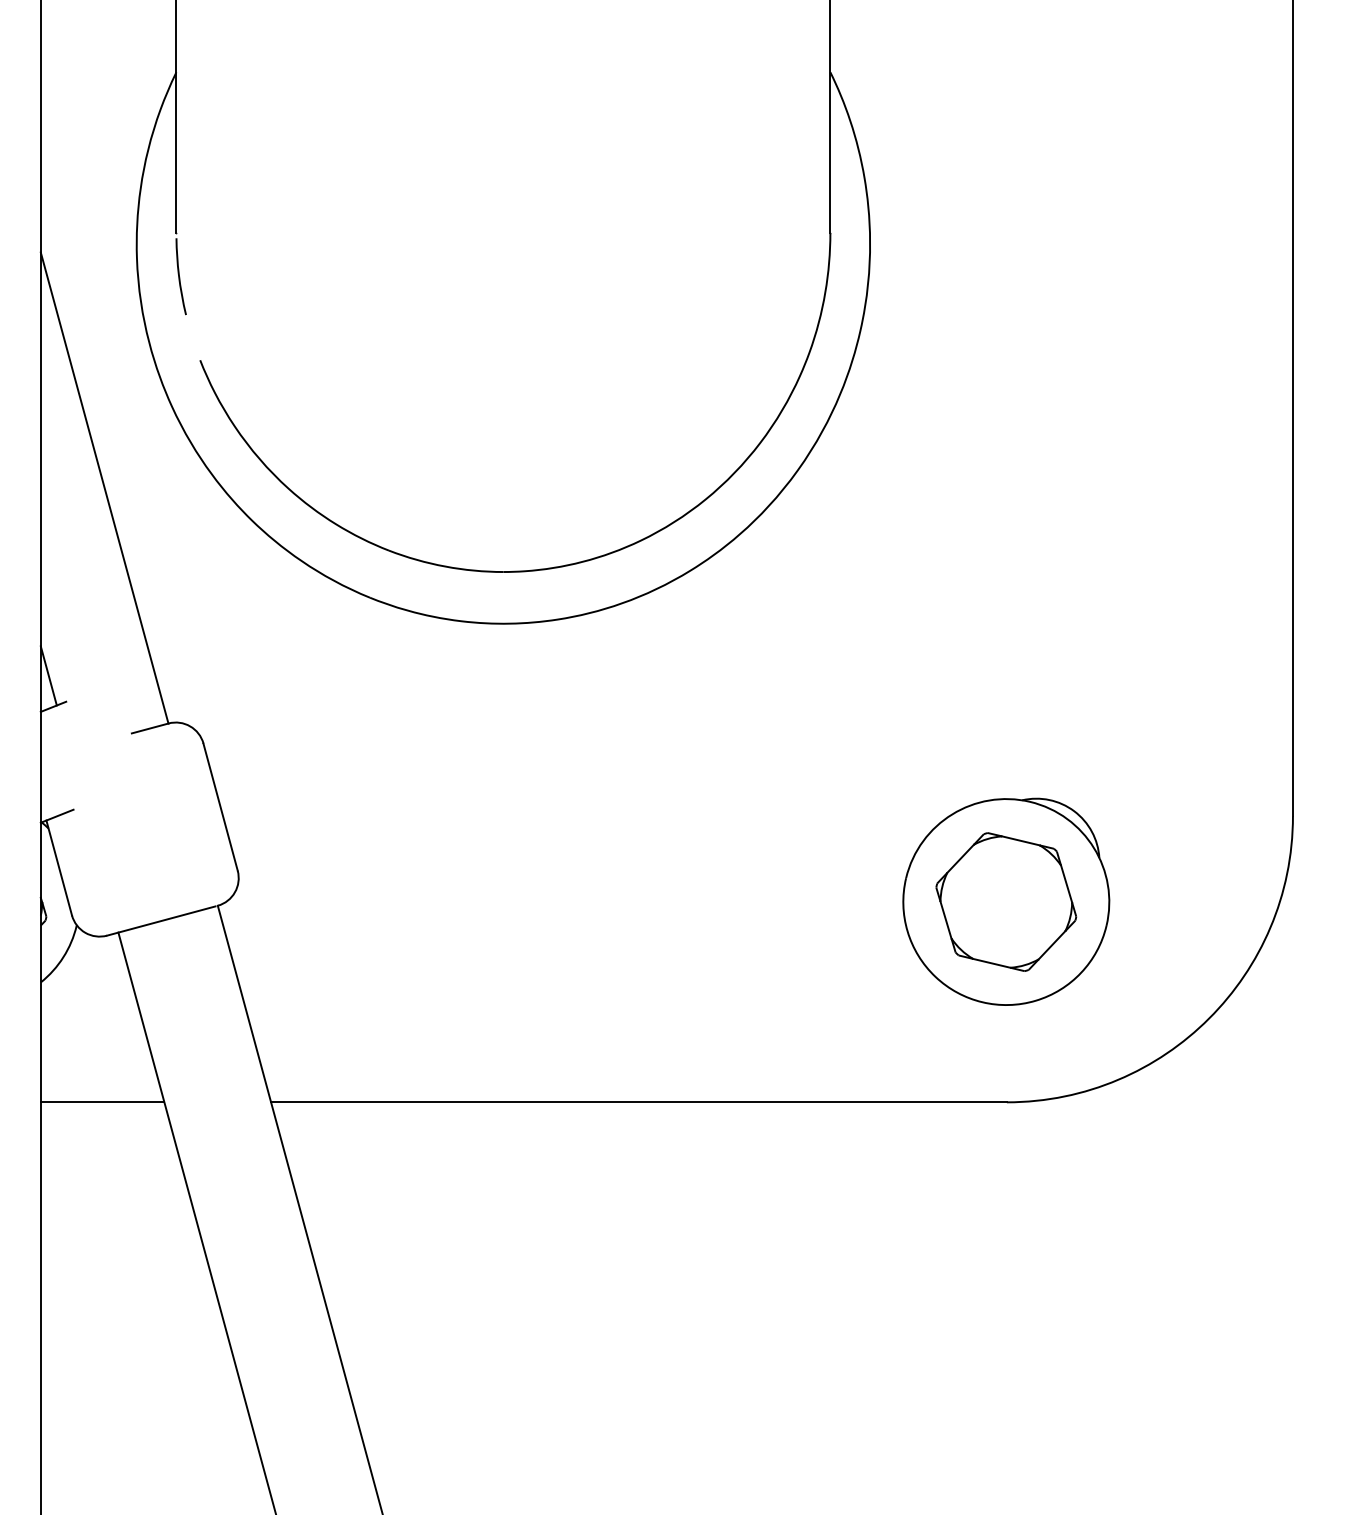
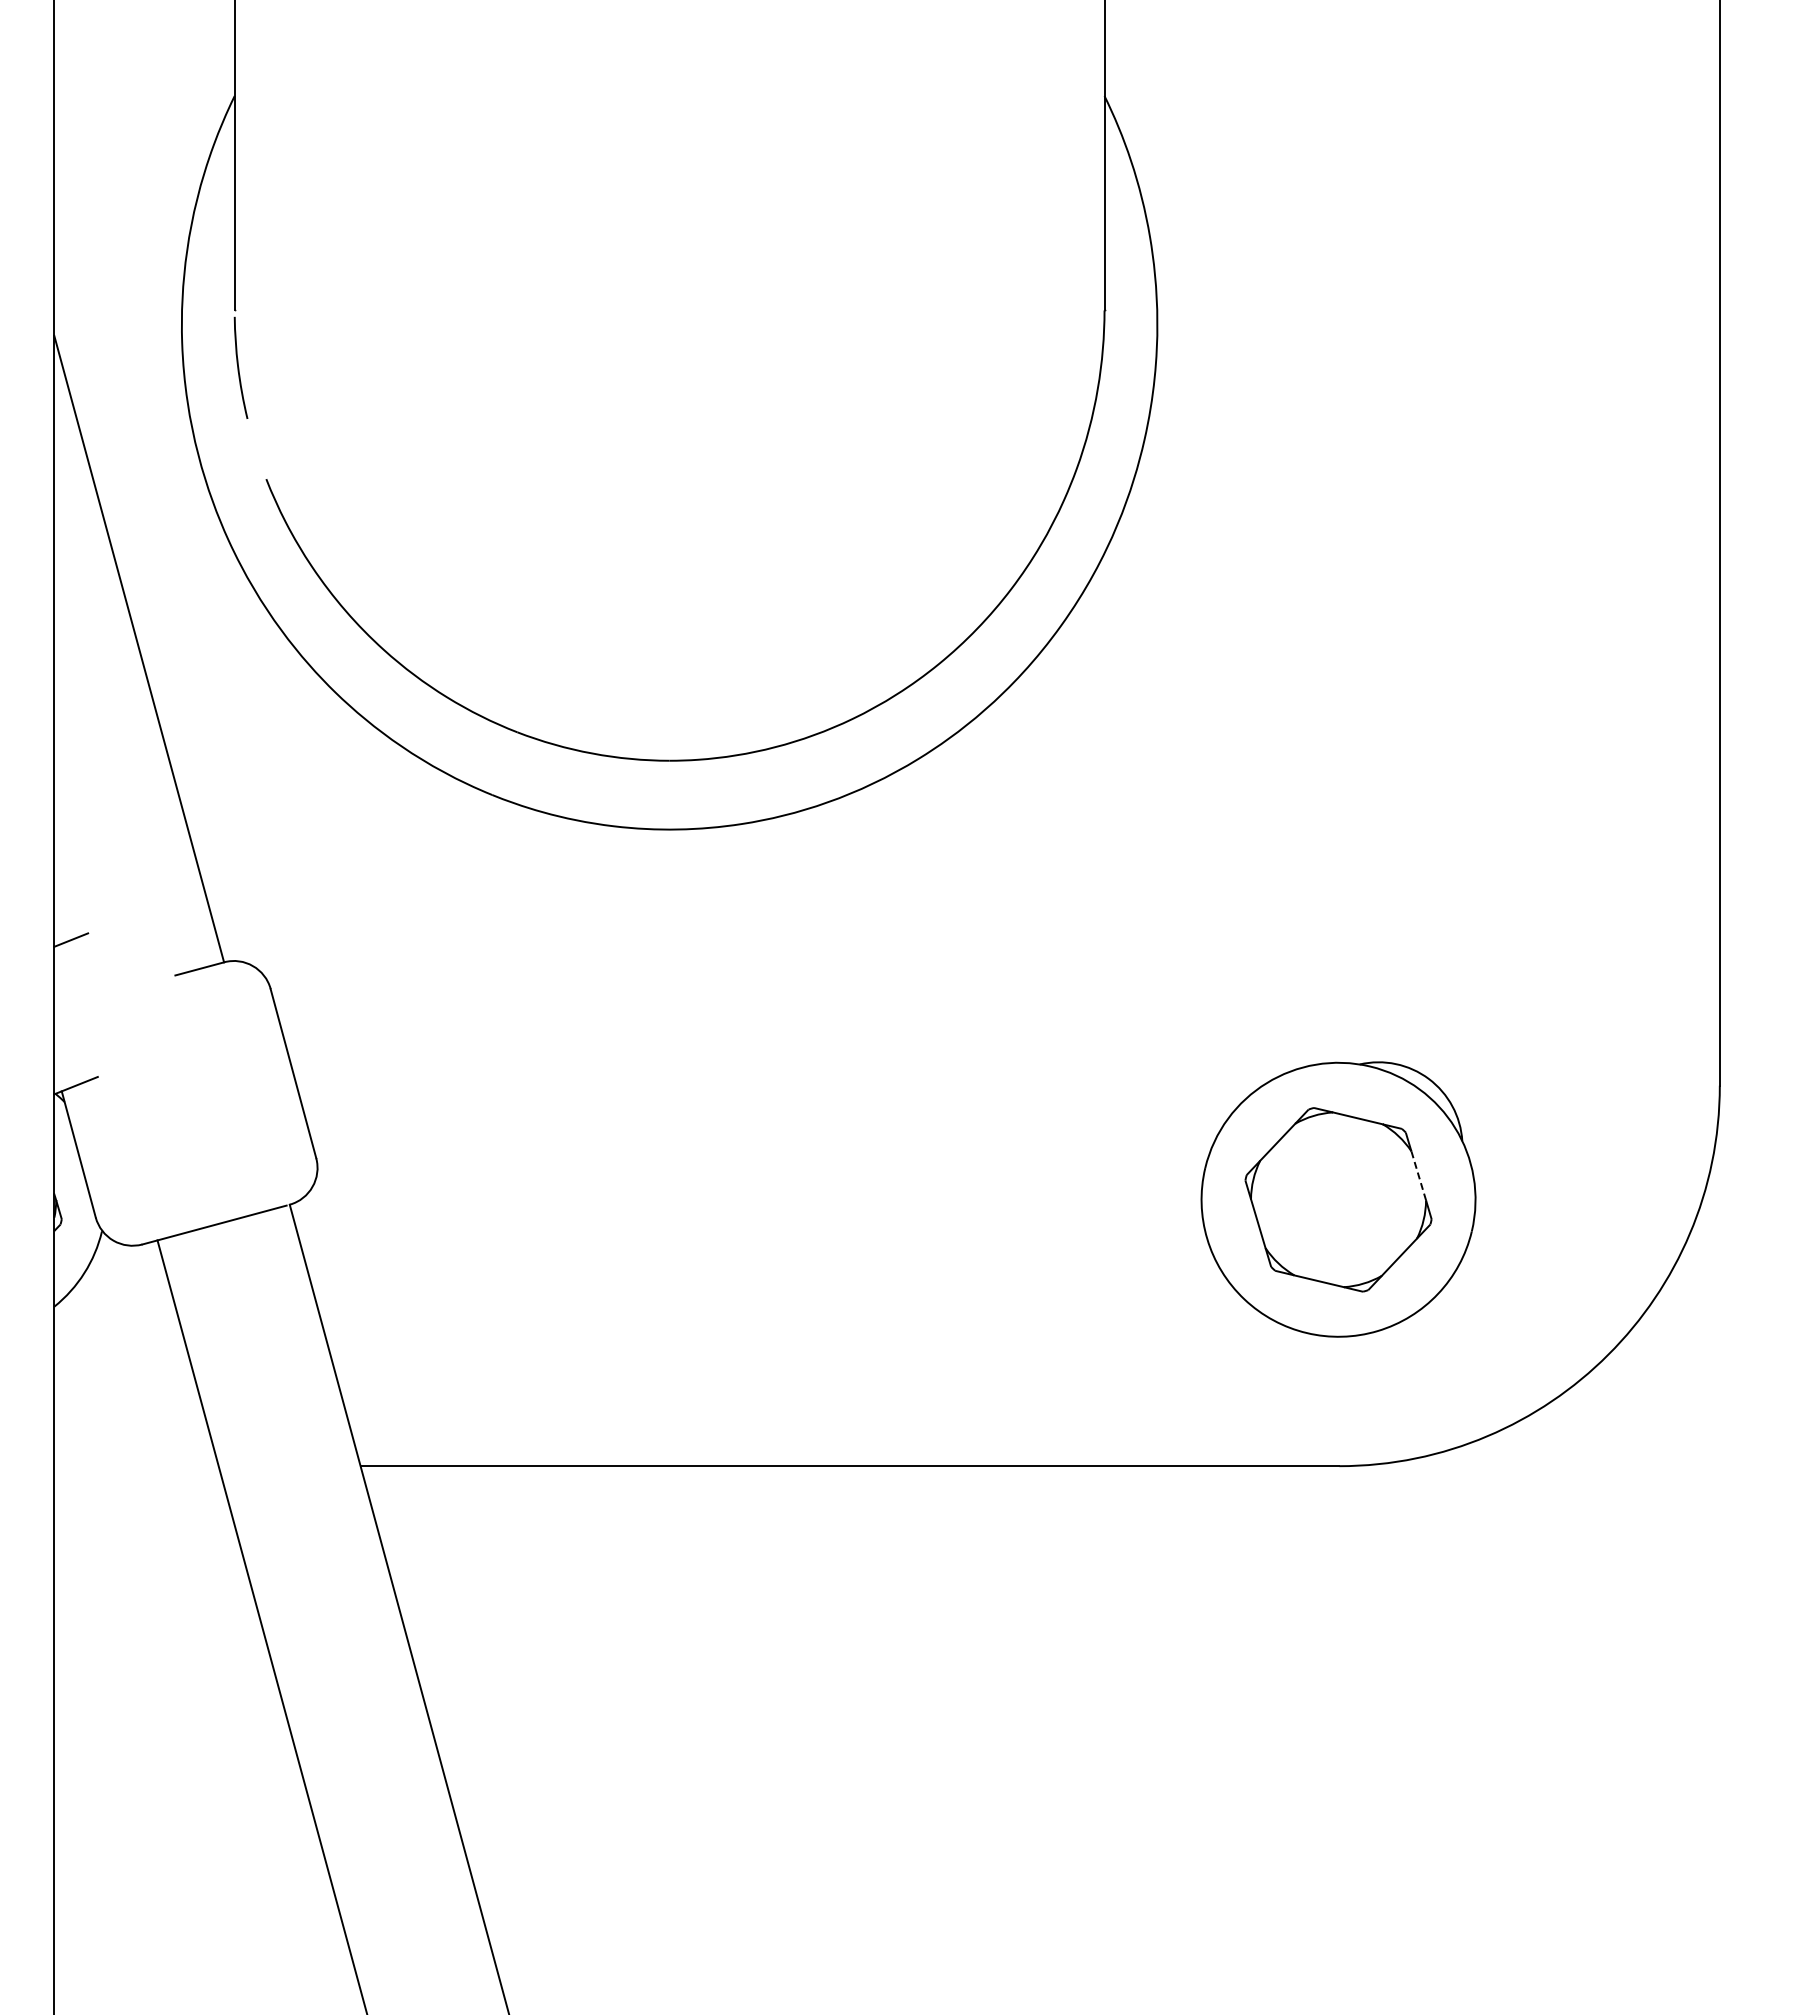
line: (48, 675) -> (64, 898), removed
line: (1066, 883) -> (1418, 1175), solid -> dashed
line: (102, 1102) -> (136, 1466), removed

